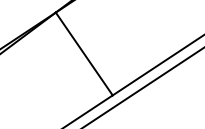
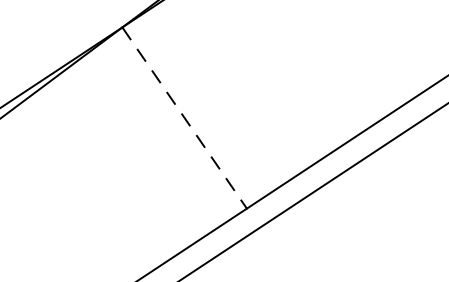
line: (84, 54) -> (185, 119), solid -> dashed

